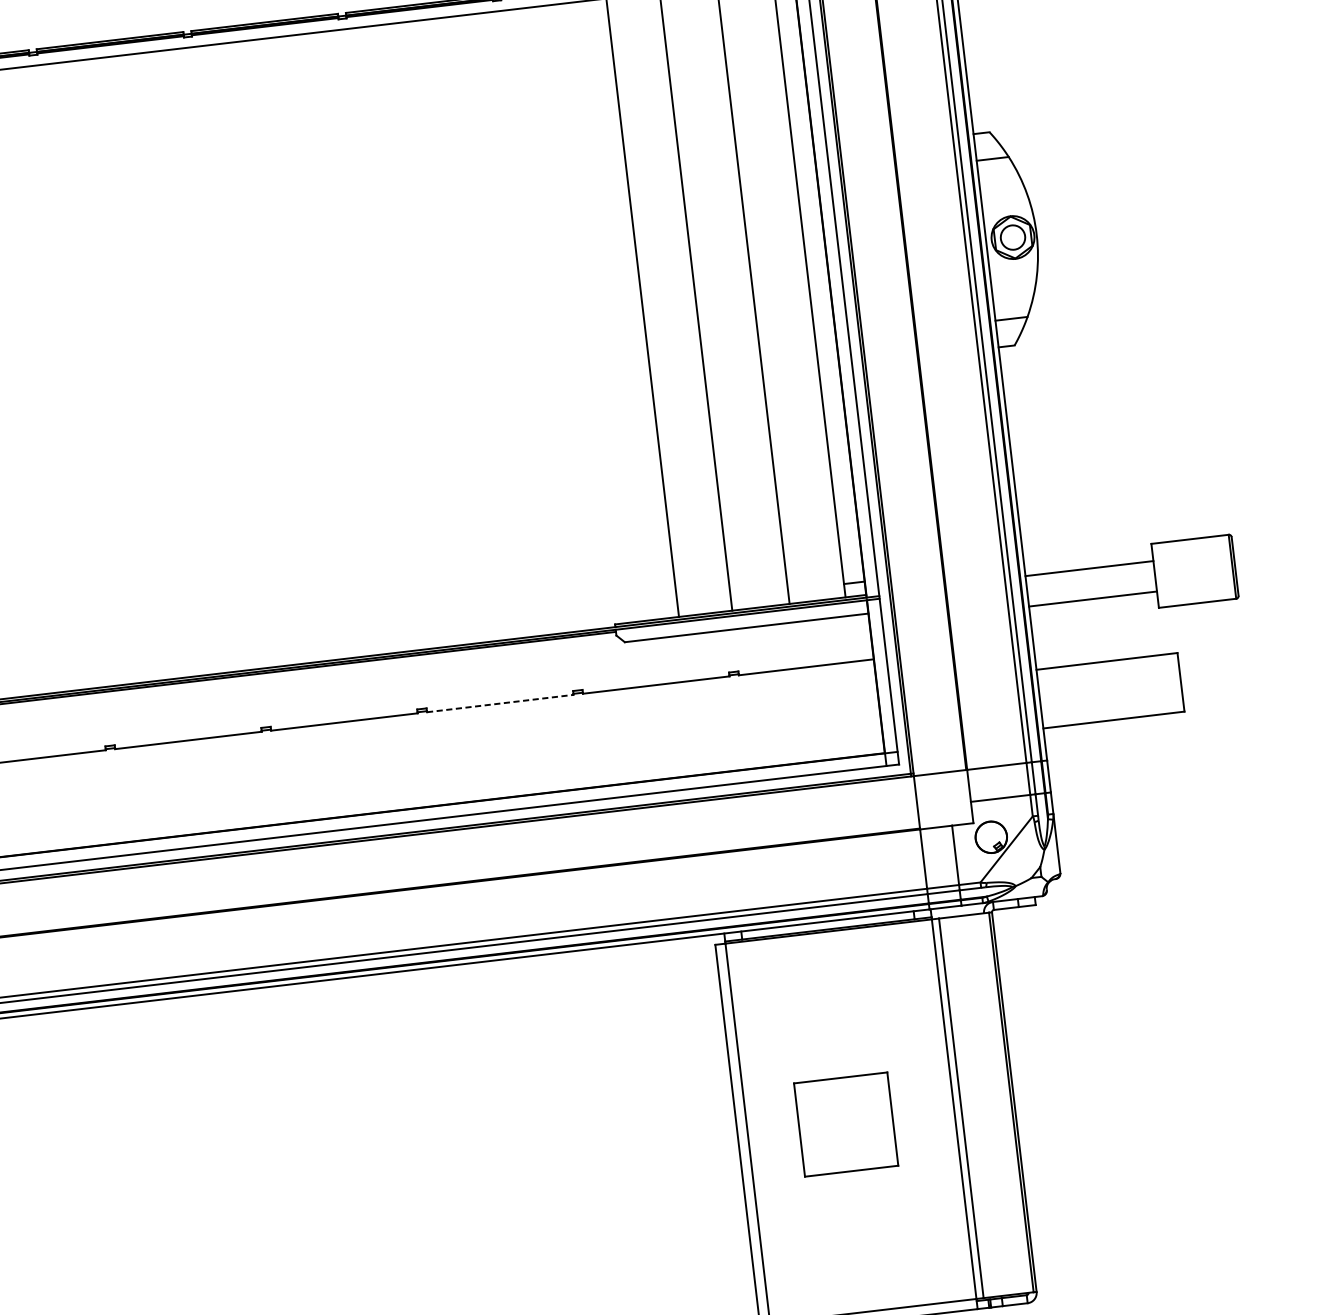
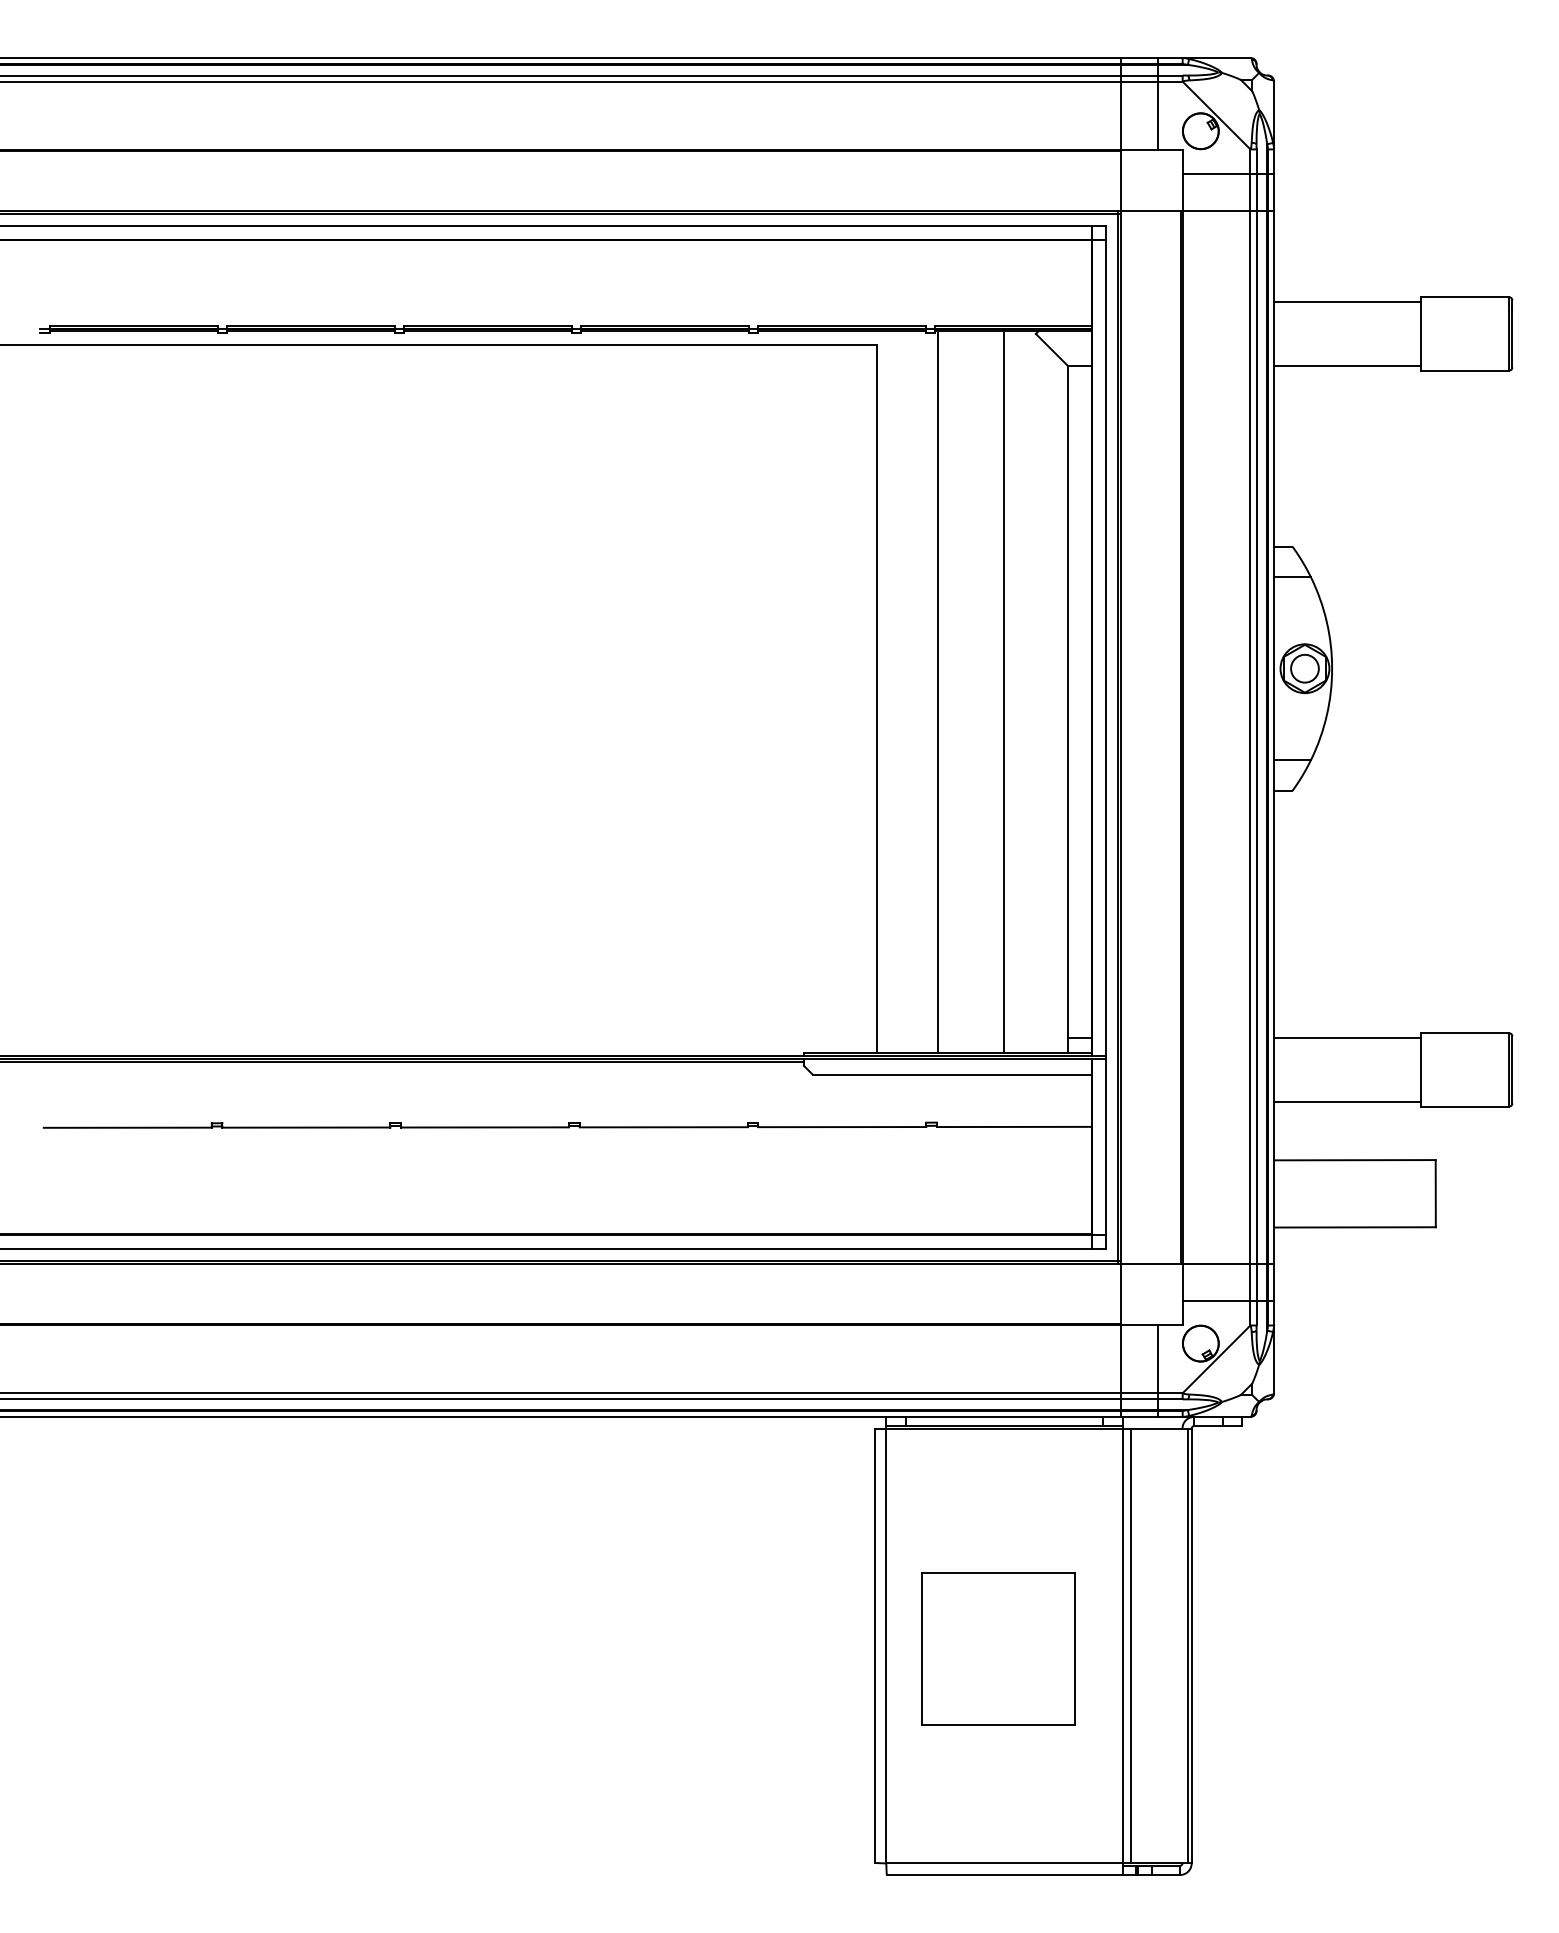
line: (1089, 568) -> (1347, 1101), moved
line: (1093, 598) -> (1347, 1037), moved
line: (500, 703) -> (663, 1127), dashed -> solid
part: (845, 1124) -> (998, 1648), size x1.43

